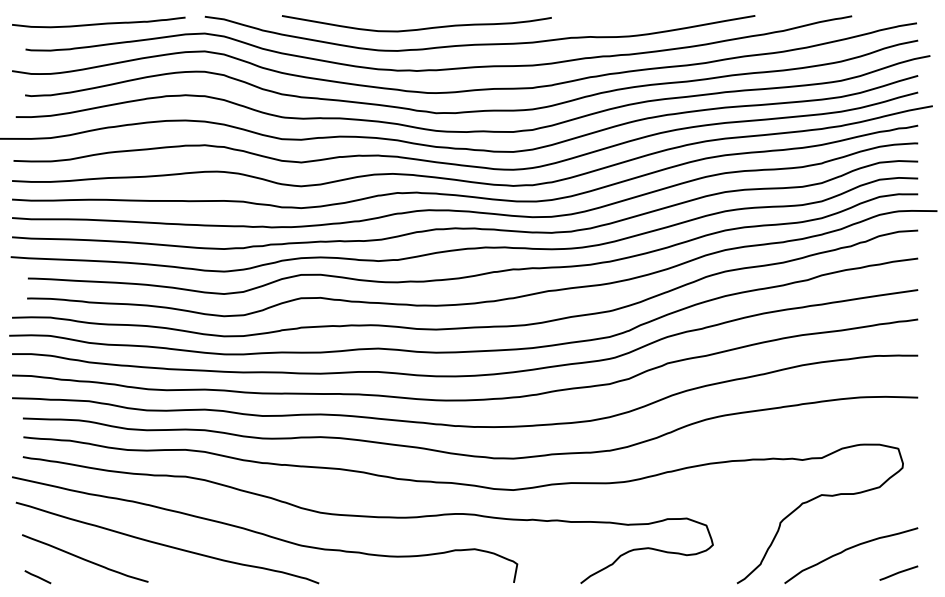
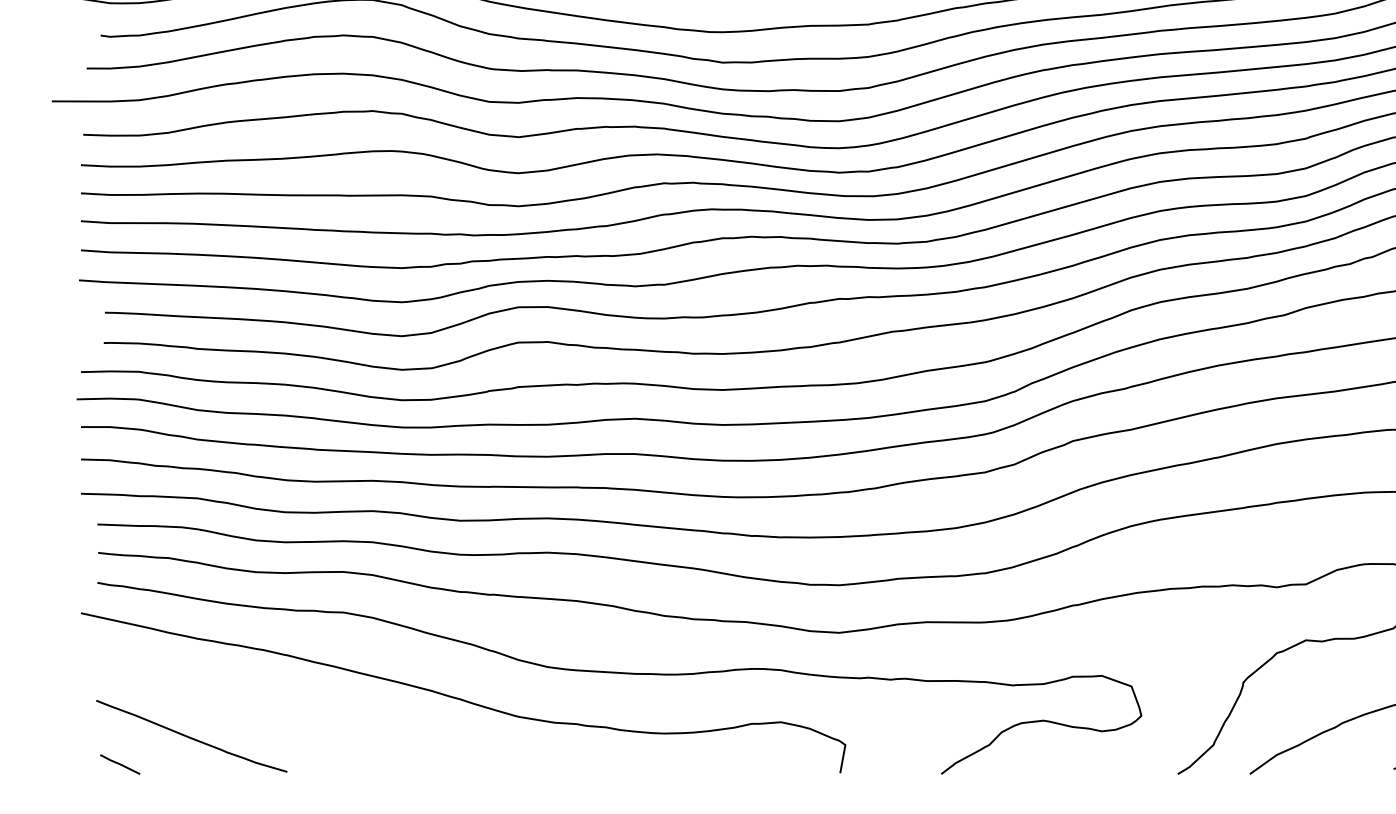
curve: (166, 544) -> (314, 715), removed

